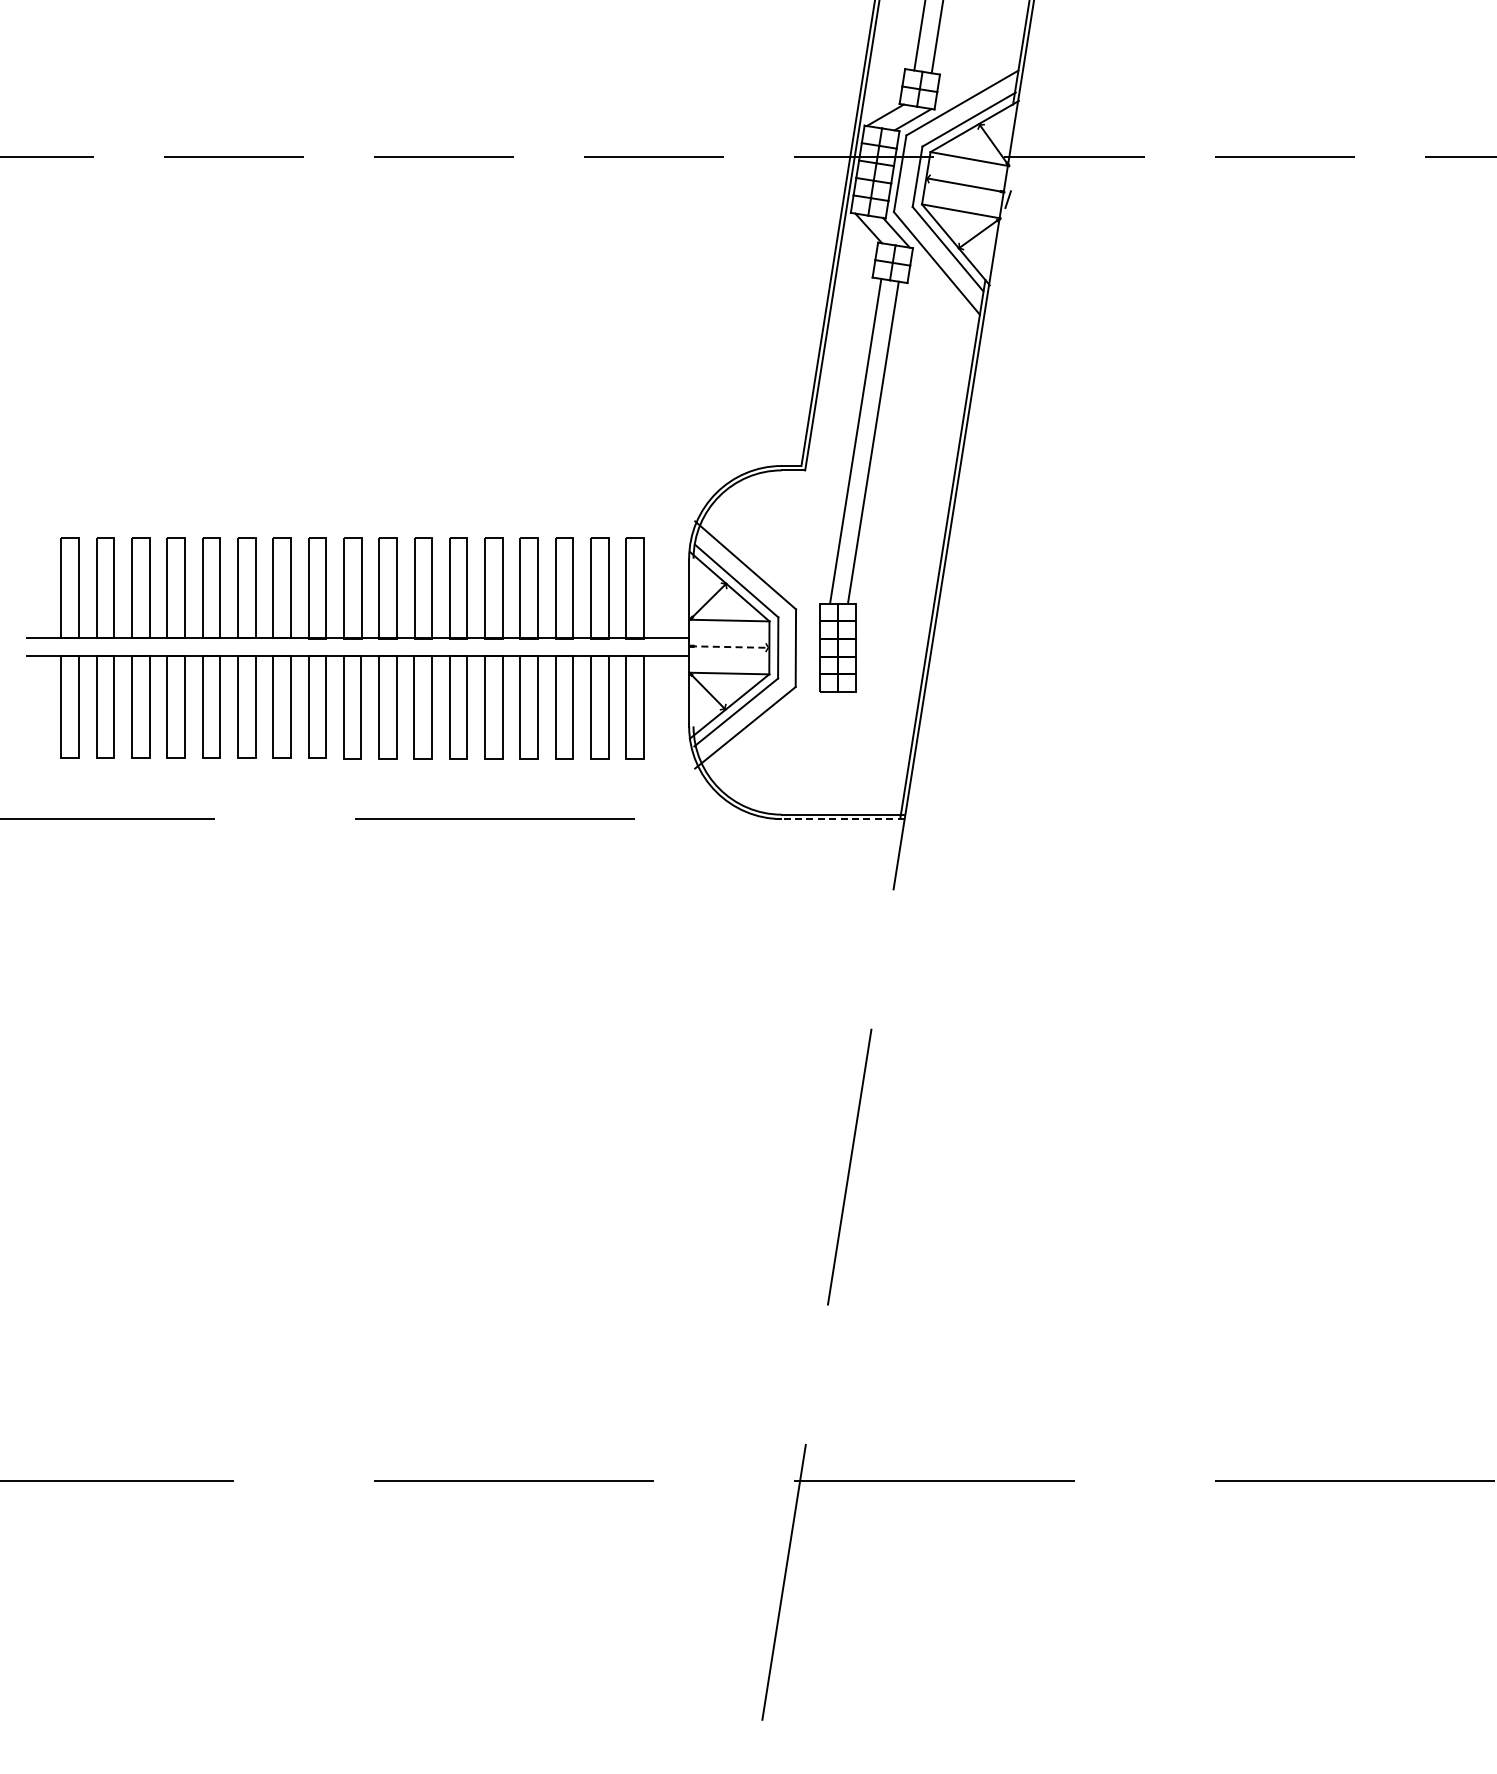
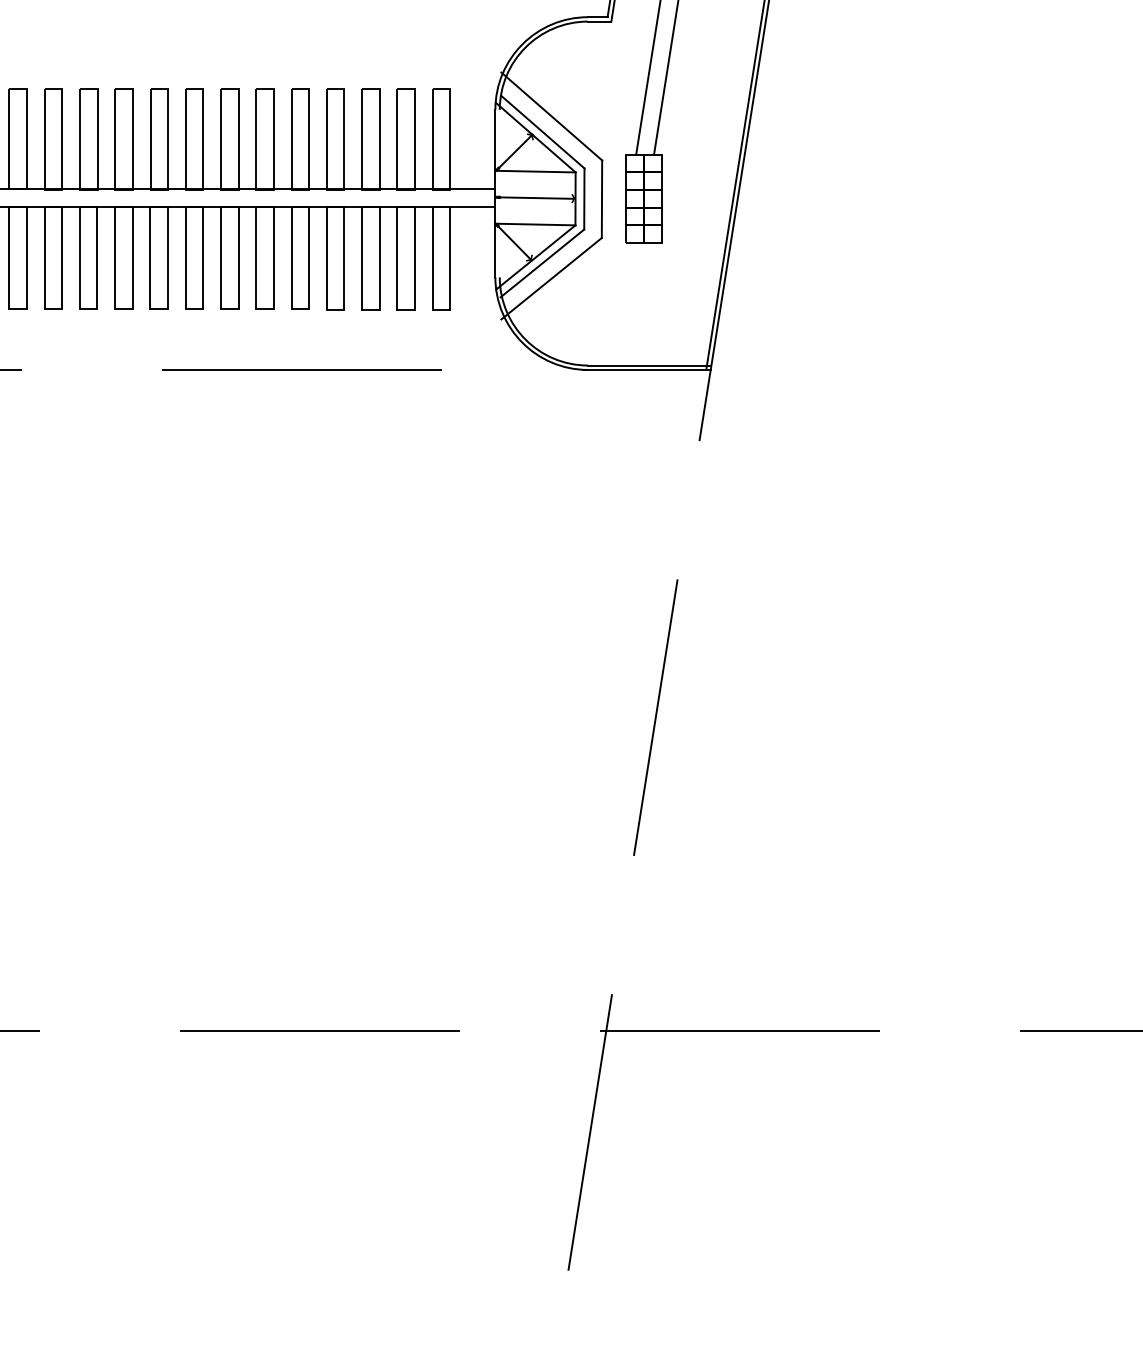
line: (729, 647) -> (535, 198), dashed -> solid
line: (842, 819) -> (648, 370), dashed -> solid

